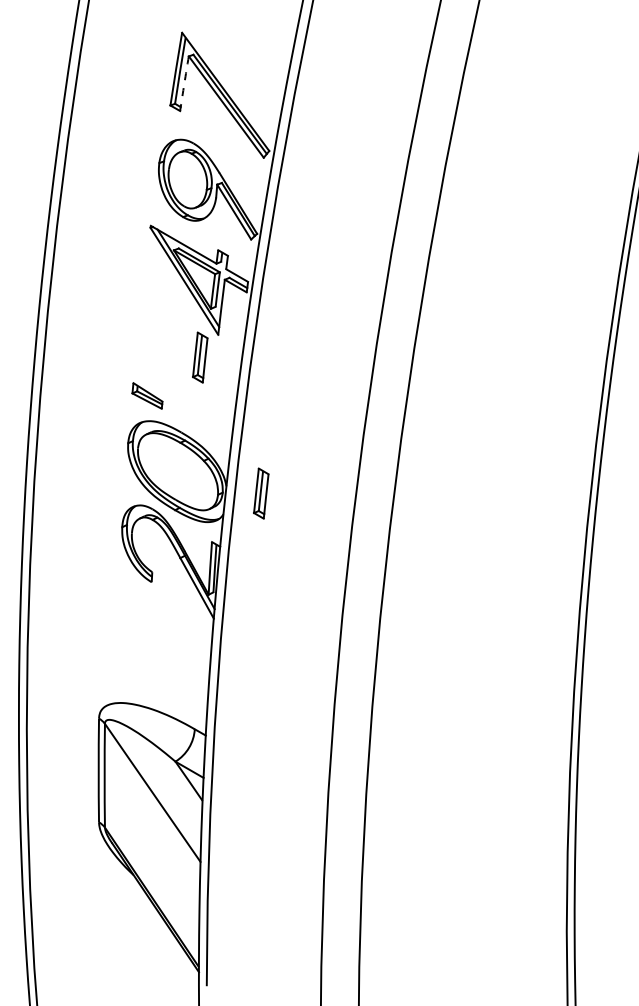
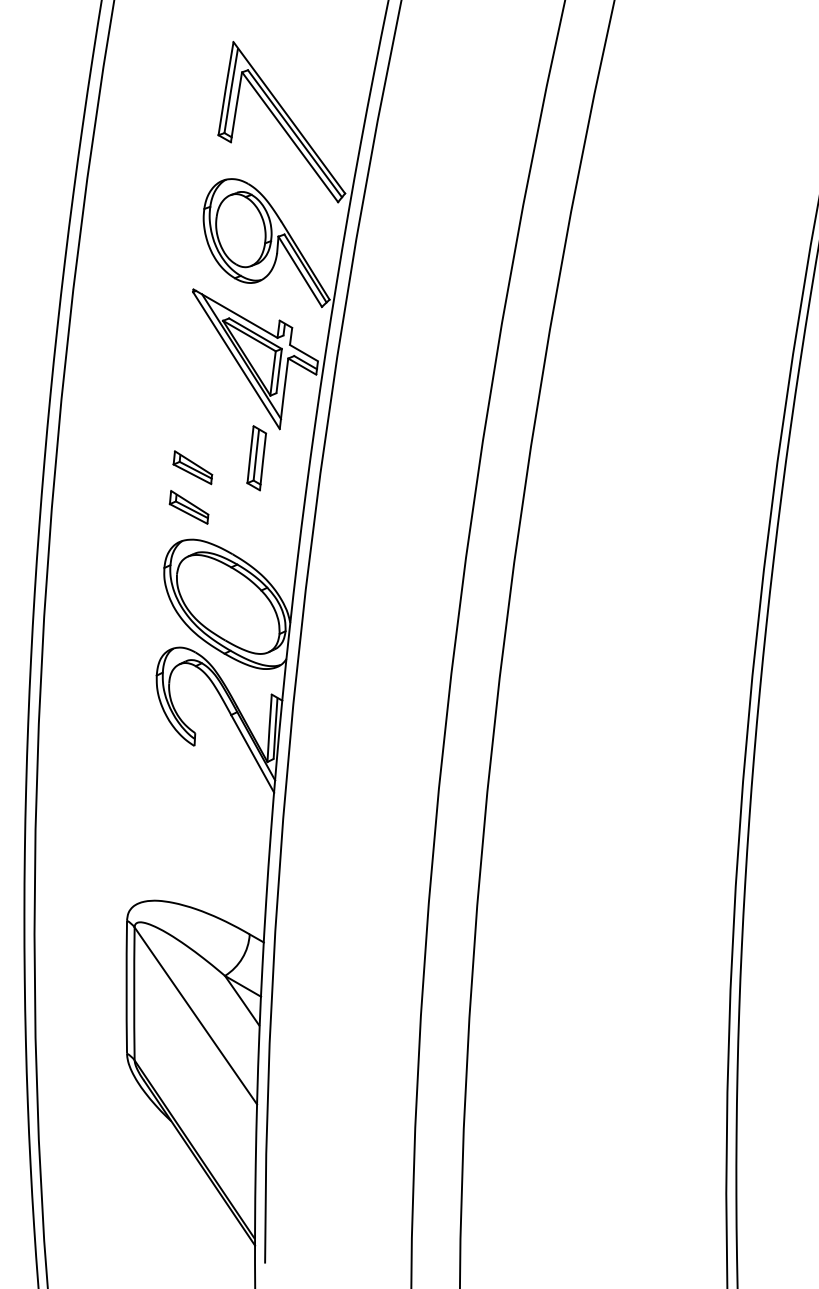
arc: (184, 83) -> (236, 107), dashed -> solid
part: (150, 364) -> (192, 467), added
part: (261, 493) -> (335, 632), removed

